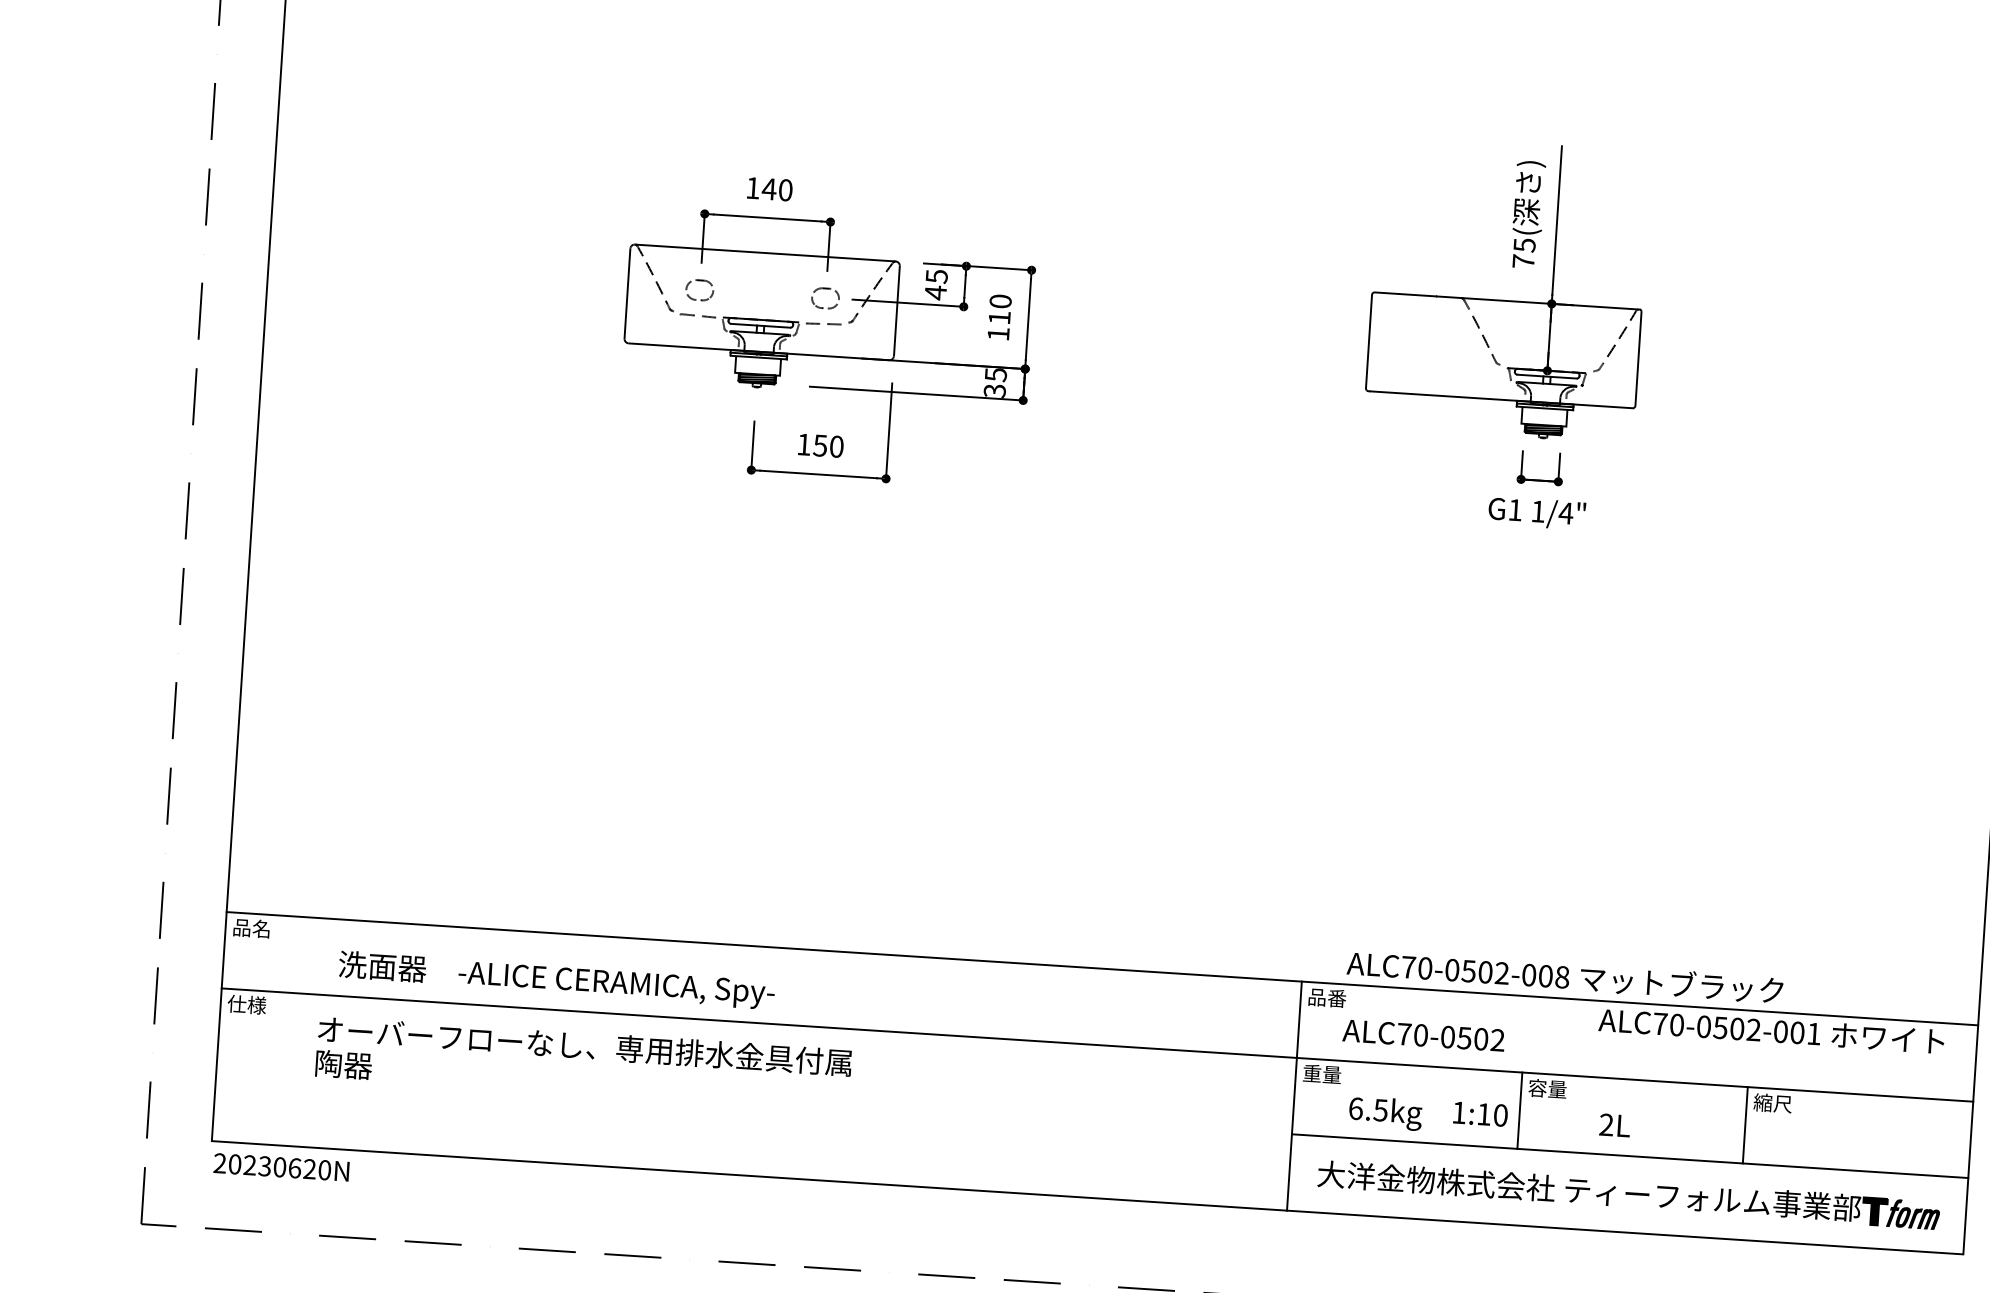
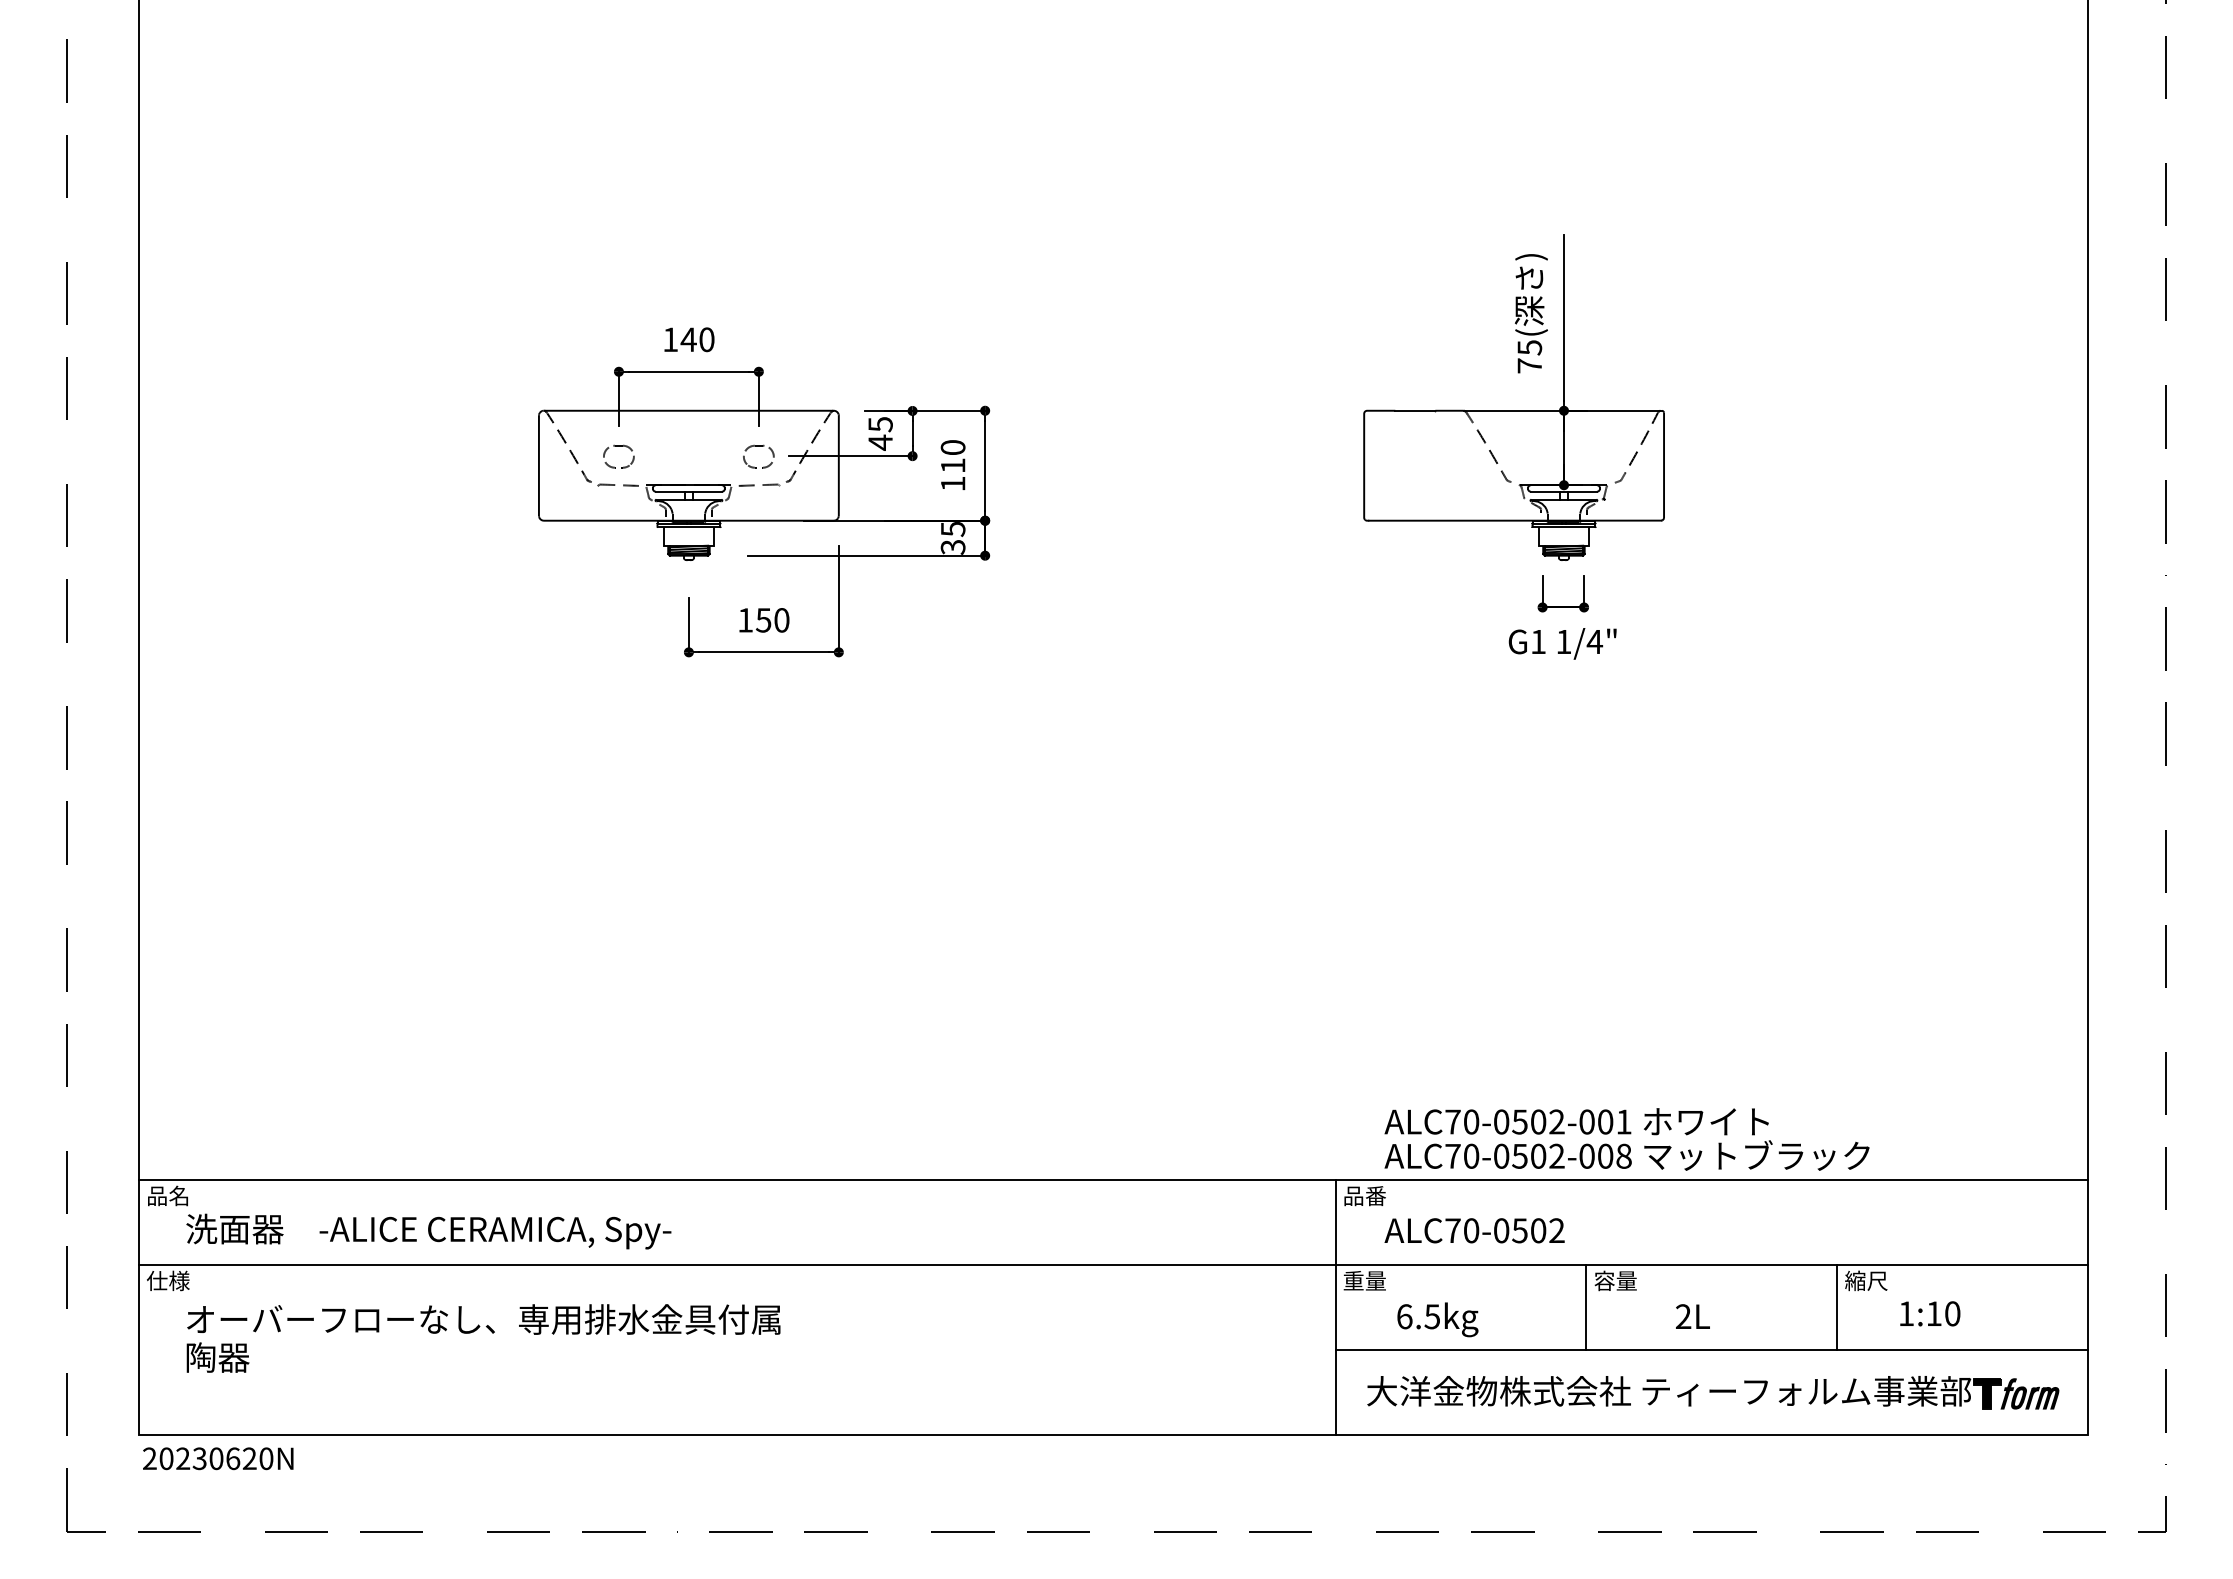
text: (556, 980) -> (428, 1231), moved
text: (1771, 1030) -> (1576, 1121), moved
text: (583, 1063) -> (483, 1338), moved
text: (1480, 1113) -> (1930, 1313), moved

